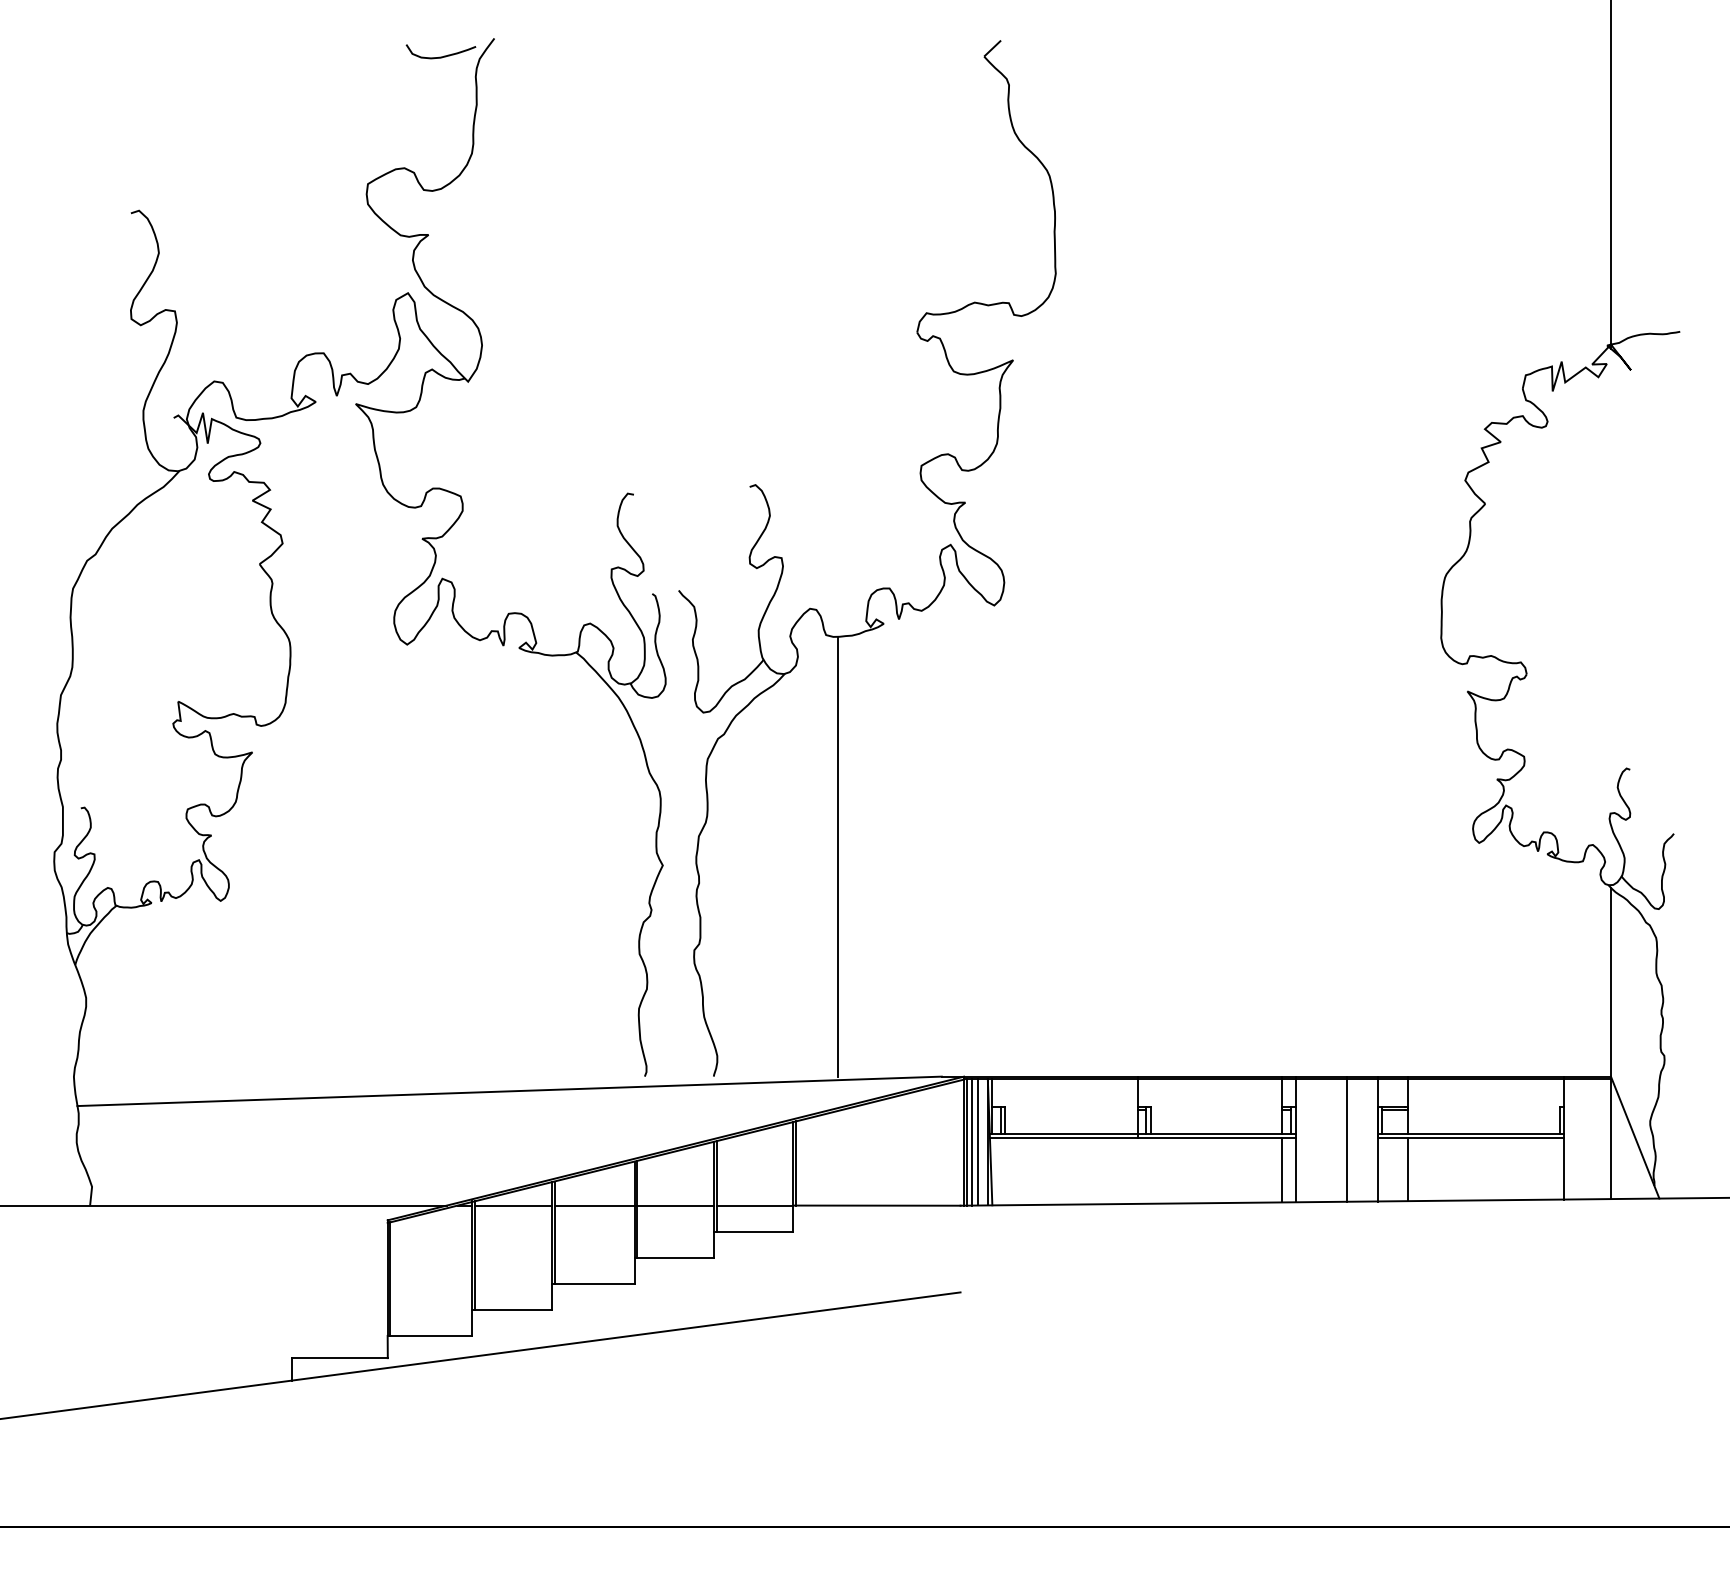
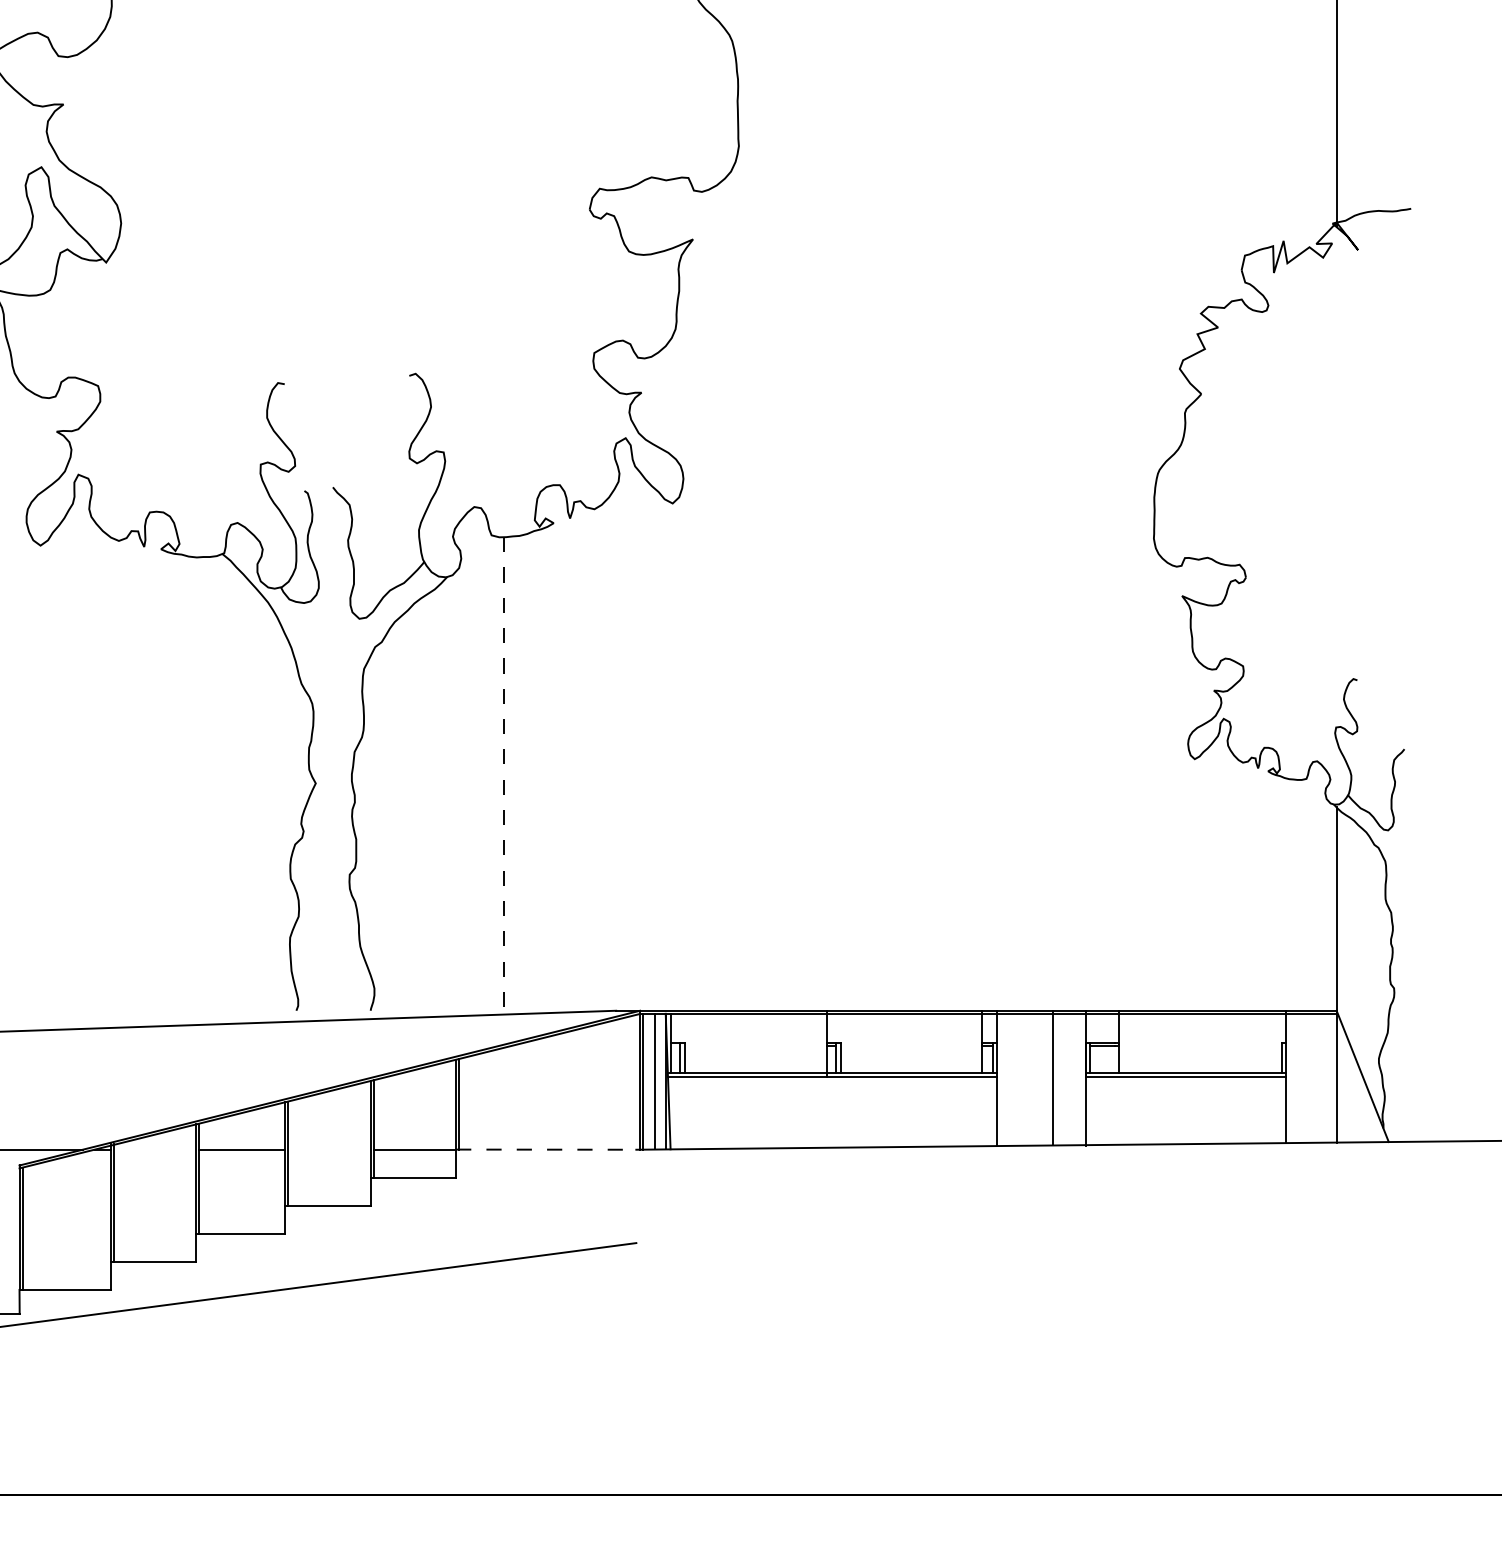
line: (838, 856) -> (504, 773), solid -> dashed
line: (971, 1142) -> (648, 1081), removed
line: (1408, 1169) -> (1118, 1110), removed
line: (1281, 1170) -> (981, 1111), removed
line: (513, 1205) -> (155, 1149), removed
line: (675, 1205) -> (329, 1149), removed
line: (876, 1205) -> (545, 1149), solid -> dashed

